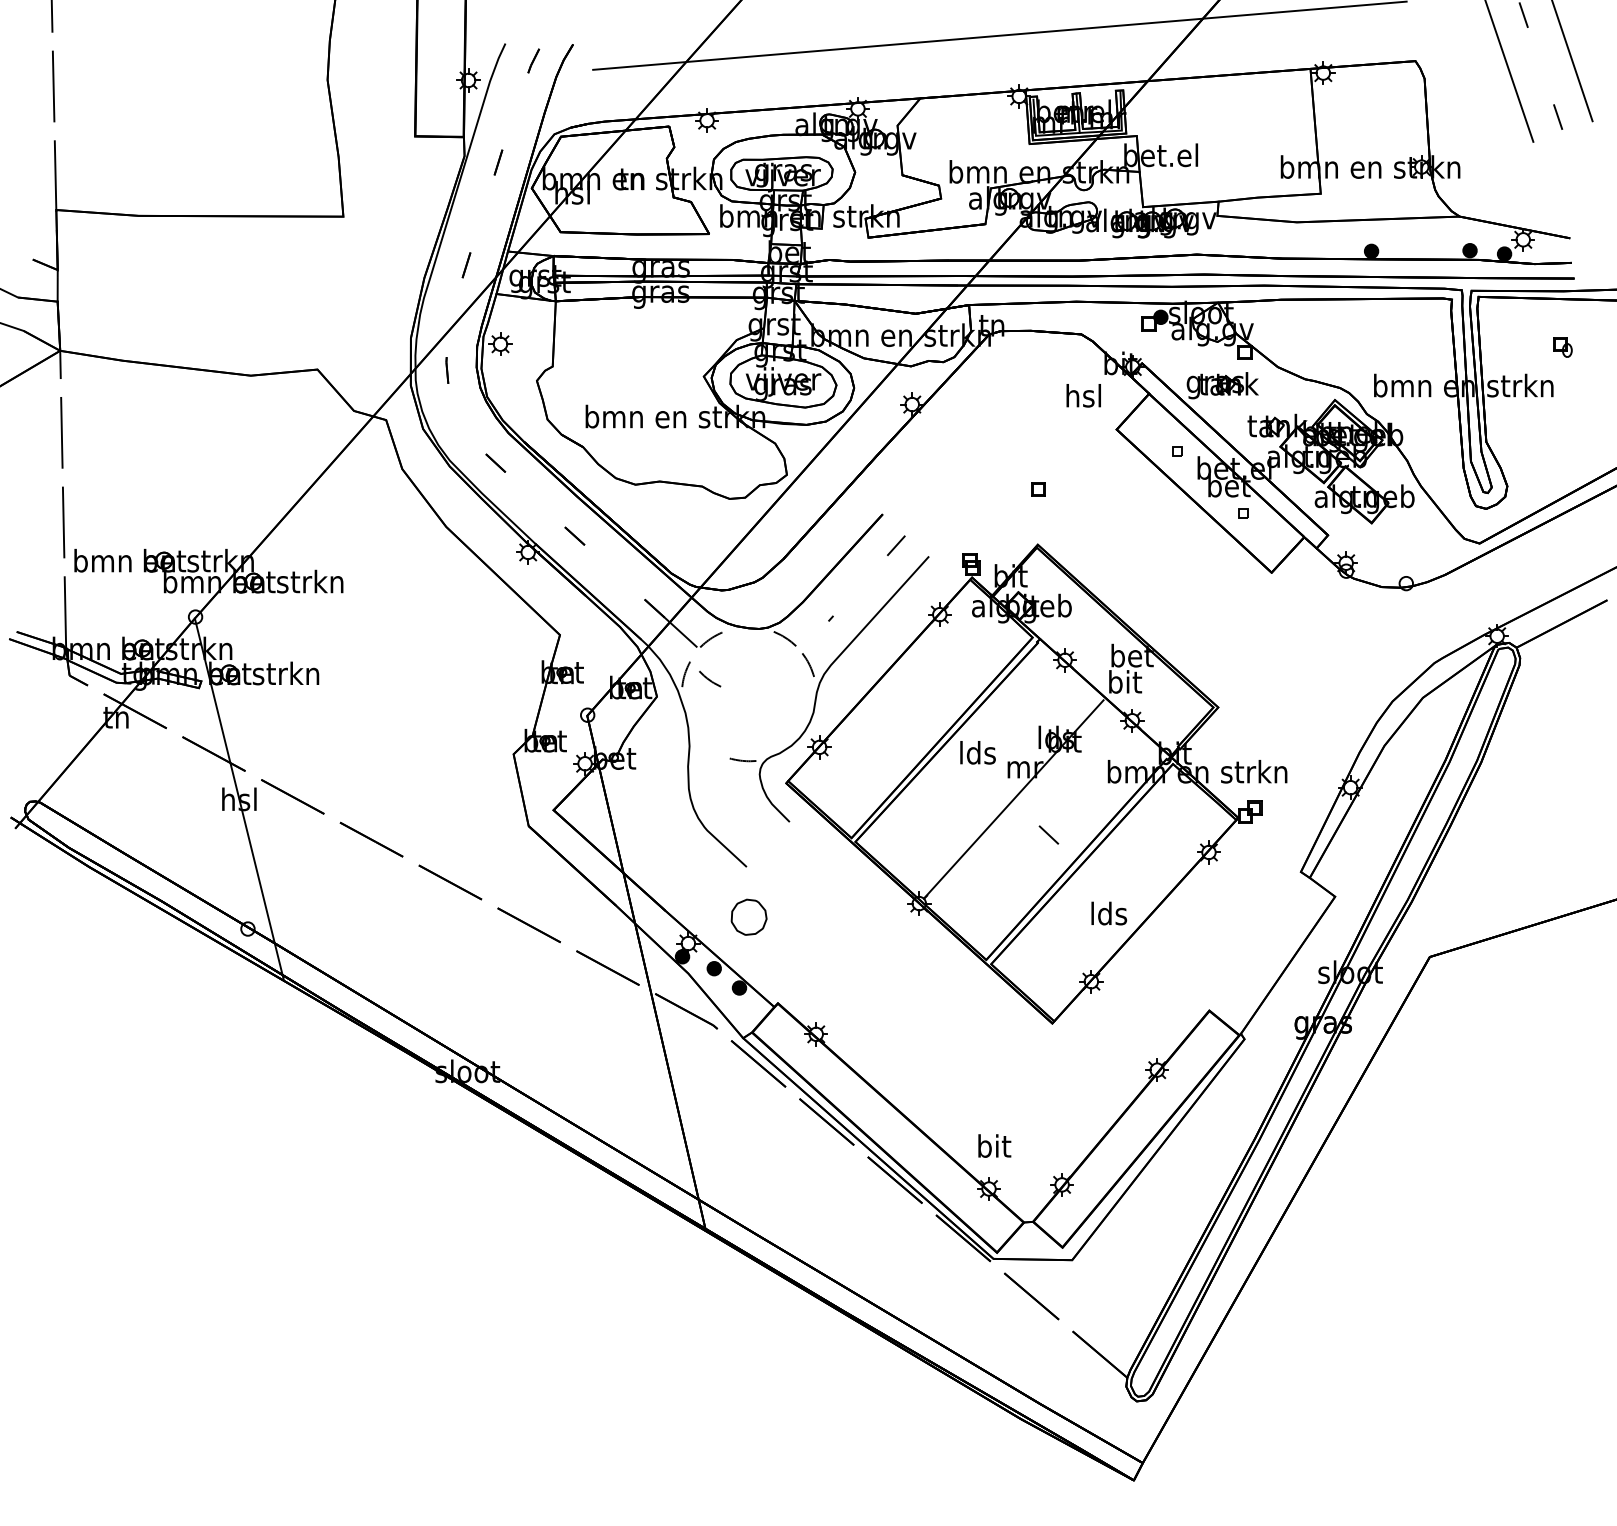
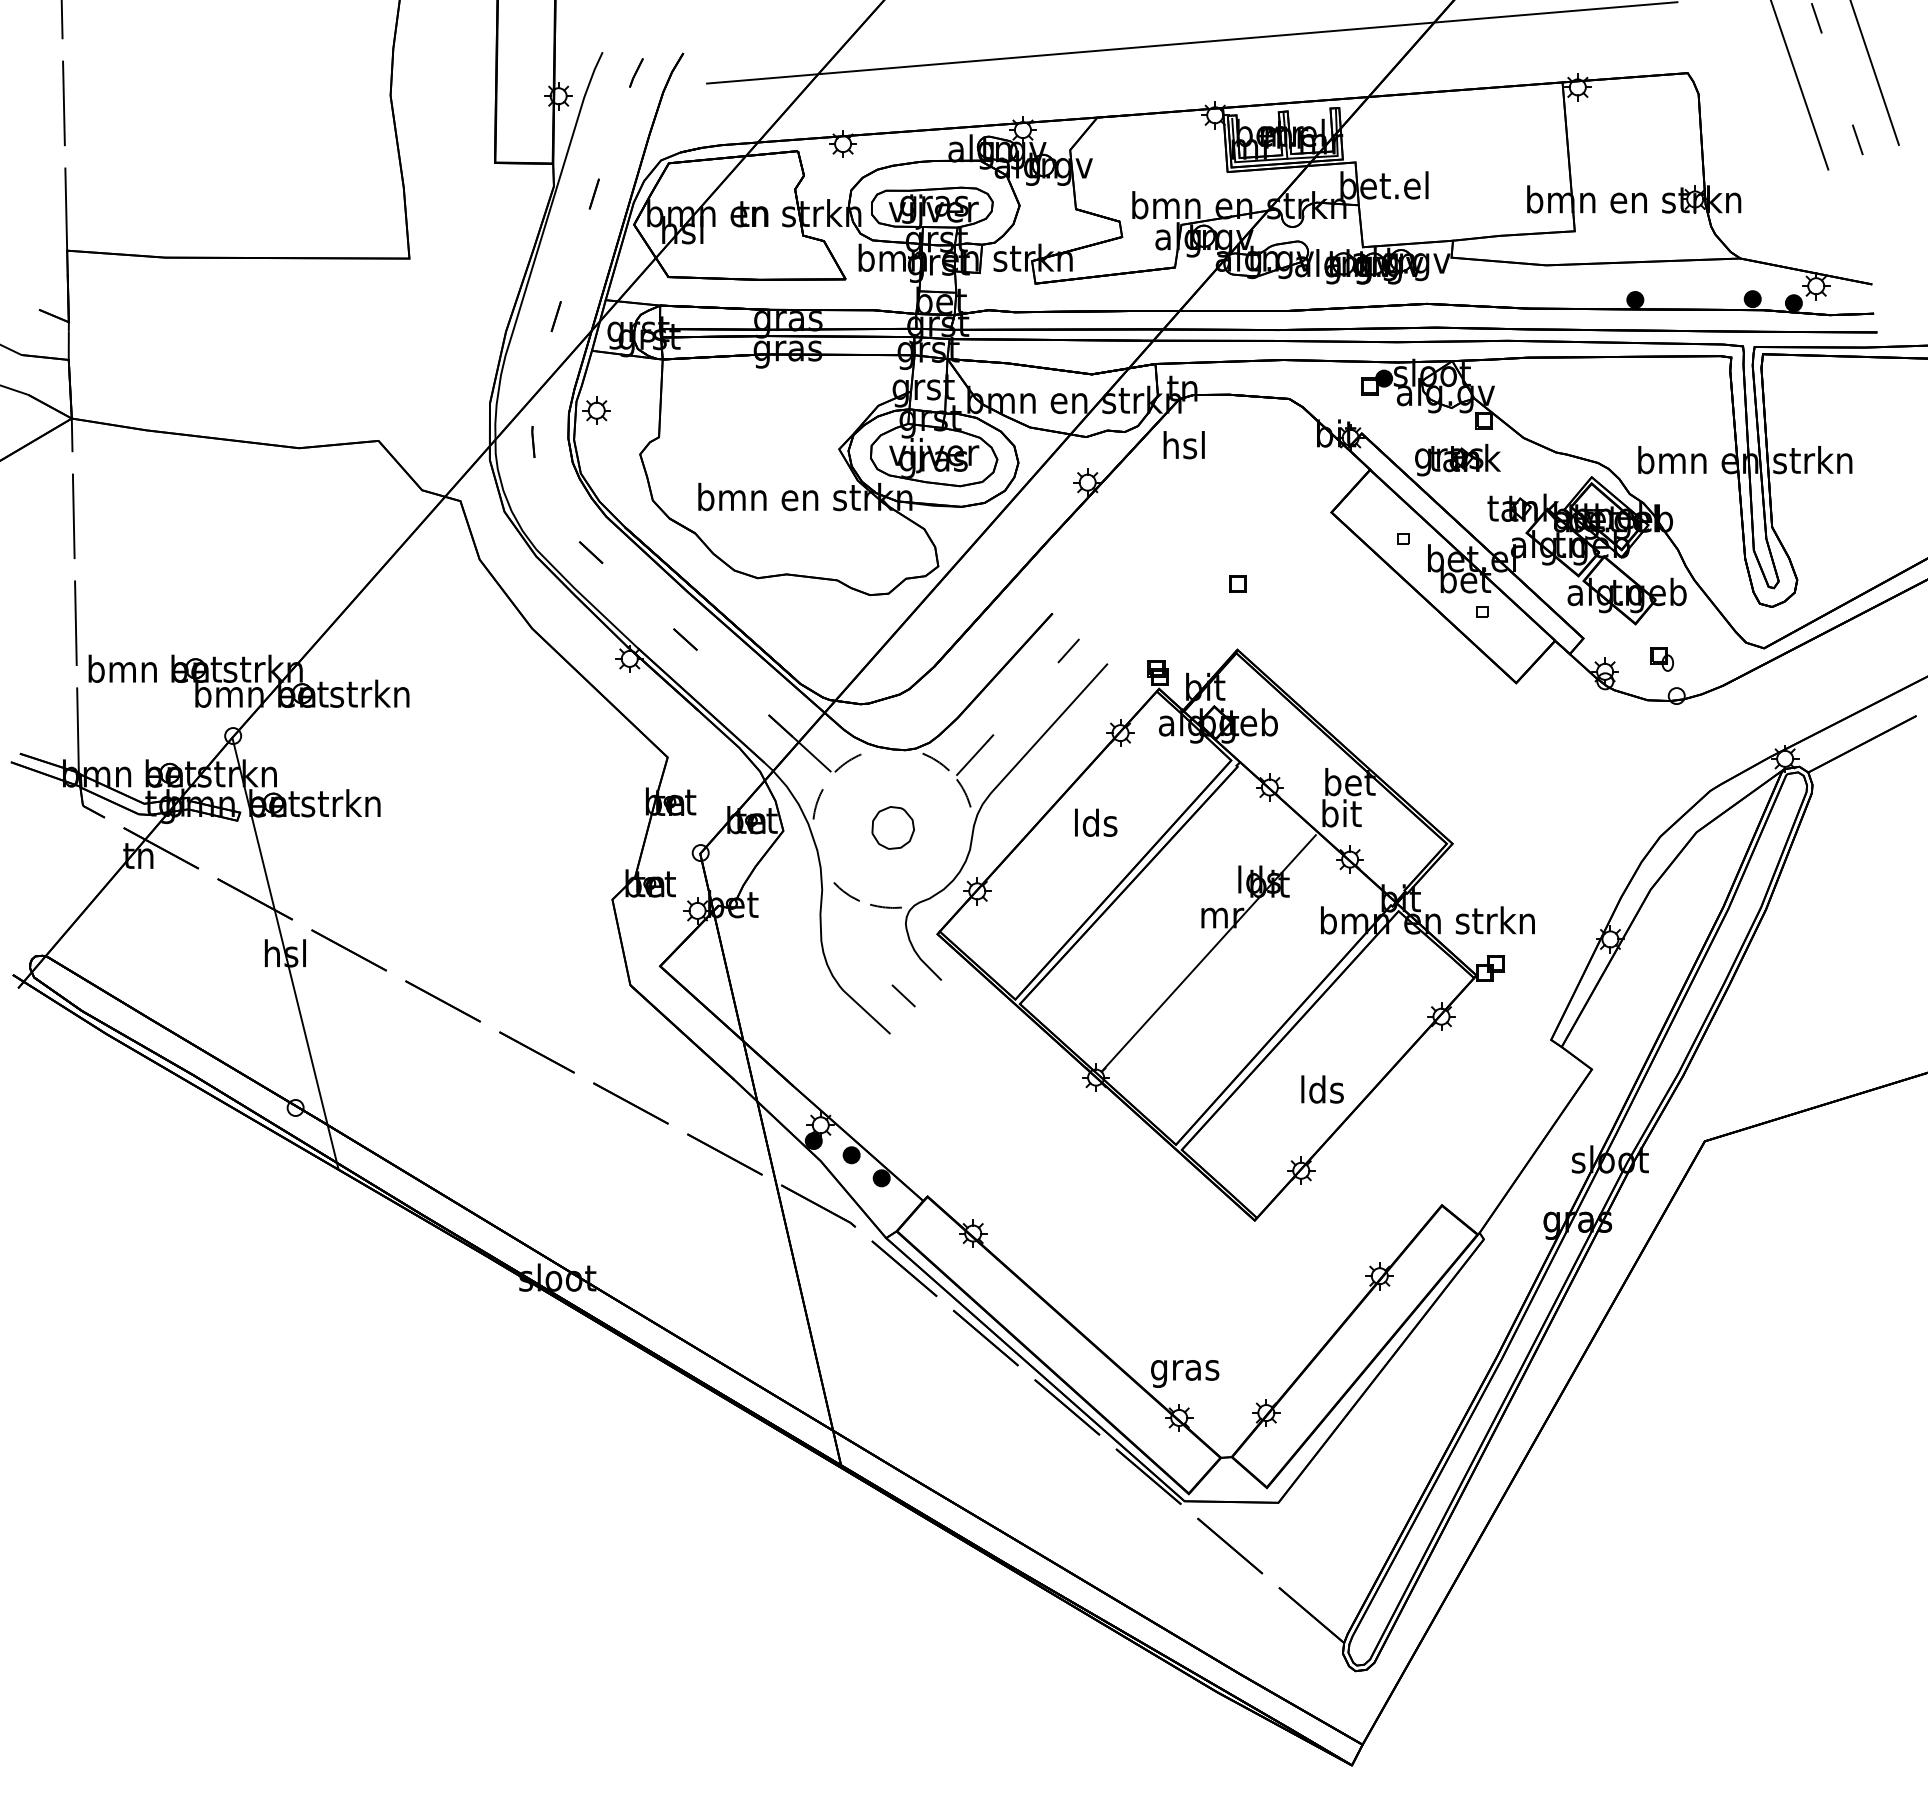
part: (1562, 347) -> (1661, 659), moved
text: (1083, 396) -> (1183, 445), moved
line: (815, 635) -> (972, 757), added
curve: (709, 678) -> (845, 891), moved
text: (978, 752) -> (1096, 822), moved
line: (1048, 834) -> (903, 995), moved
part: (748, 916) -> (892, 827), moved
text: (994, 1148) -> (1185, 1369), bit -> gras

